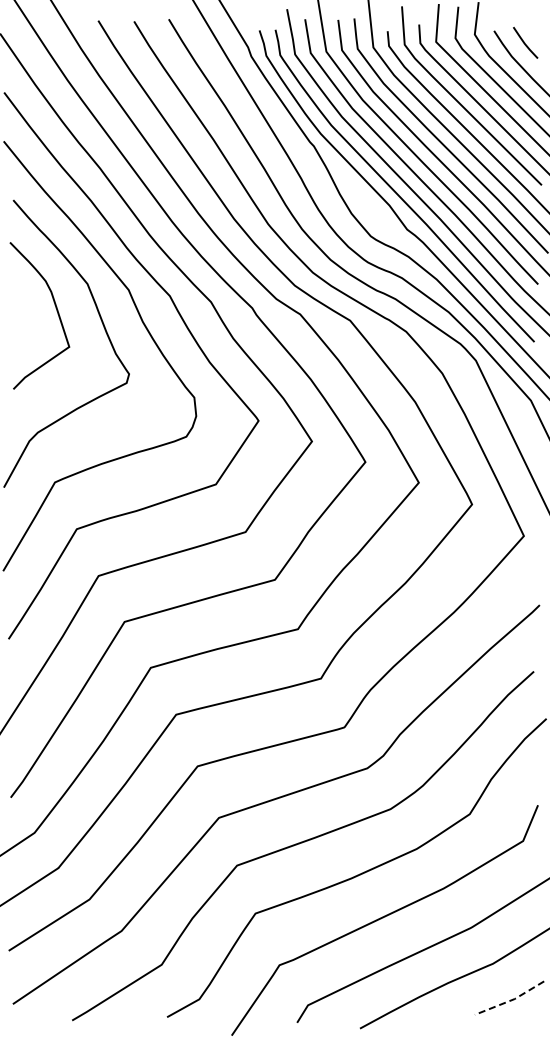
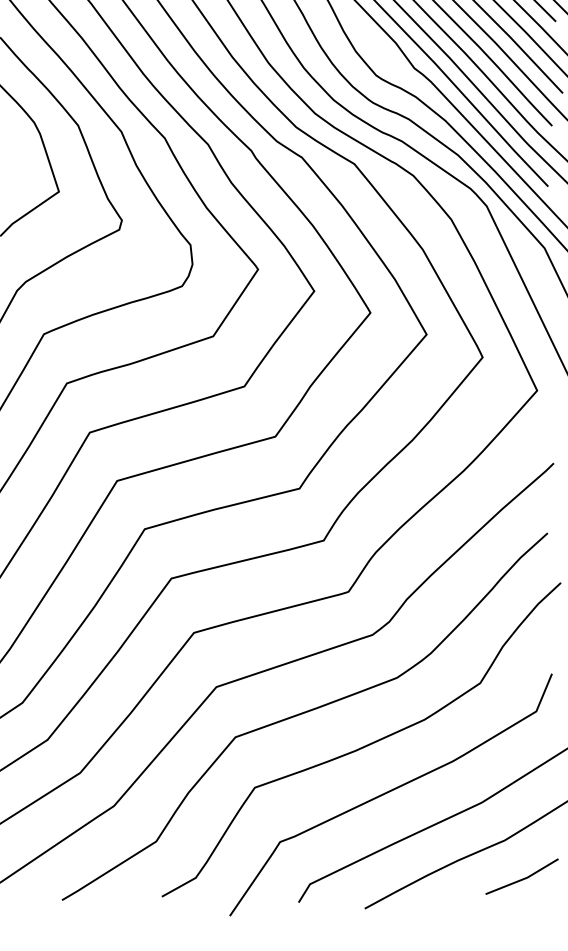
line: (511, 1000) -> (524, 879), dashed -> solid

